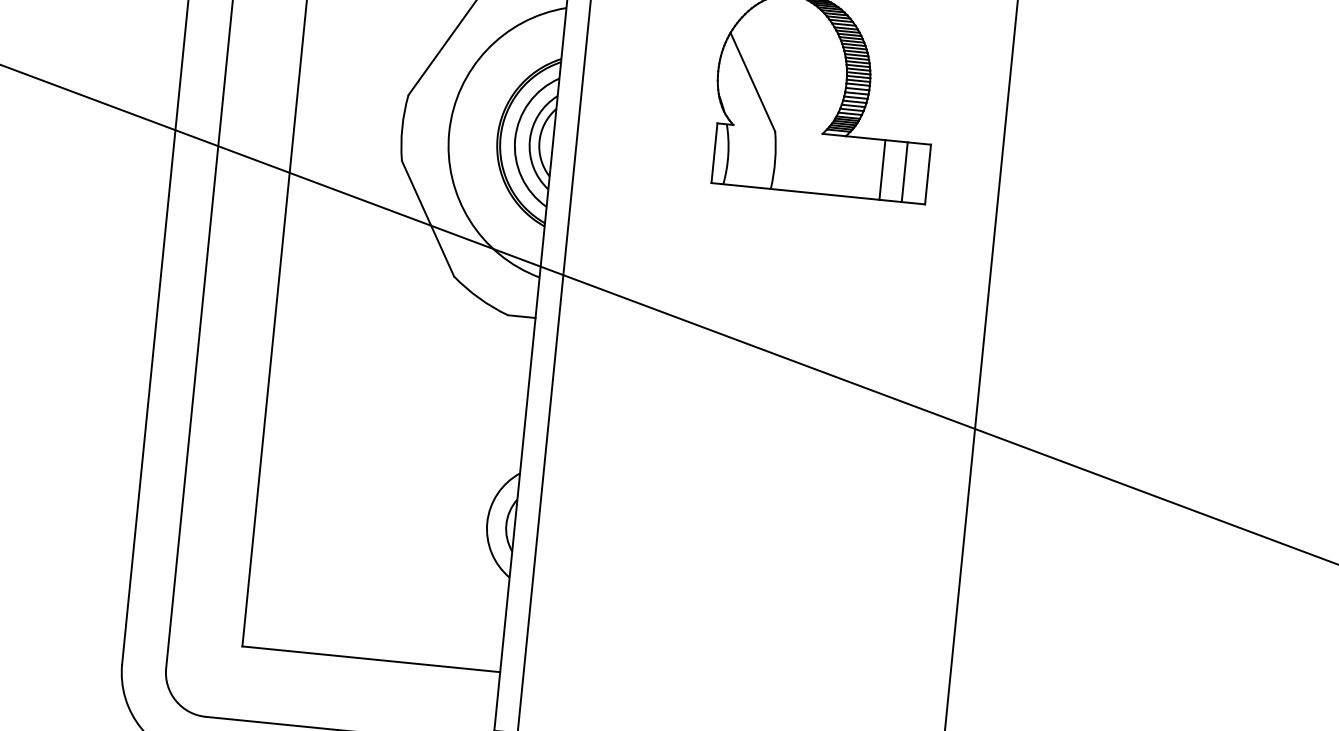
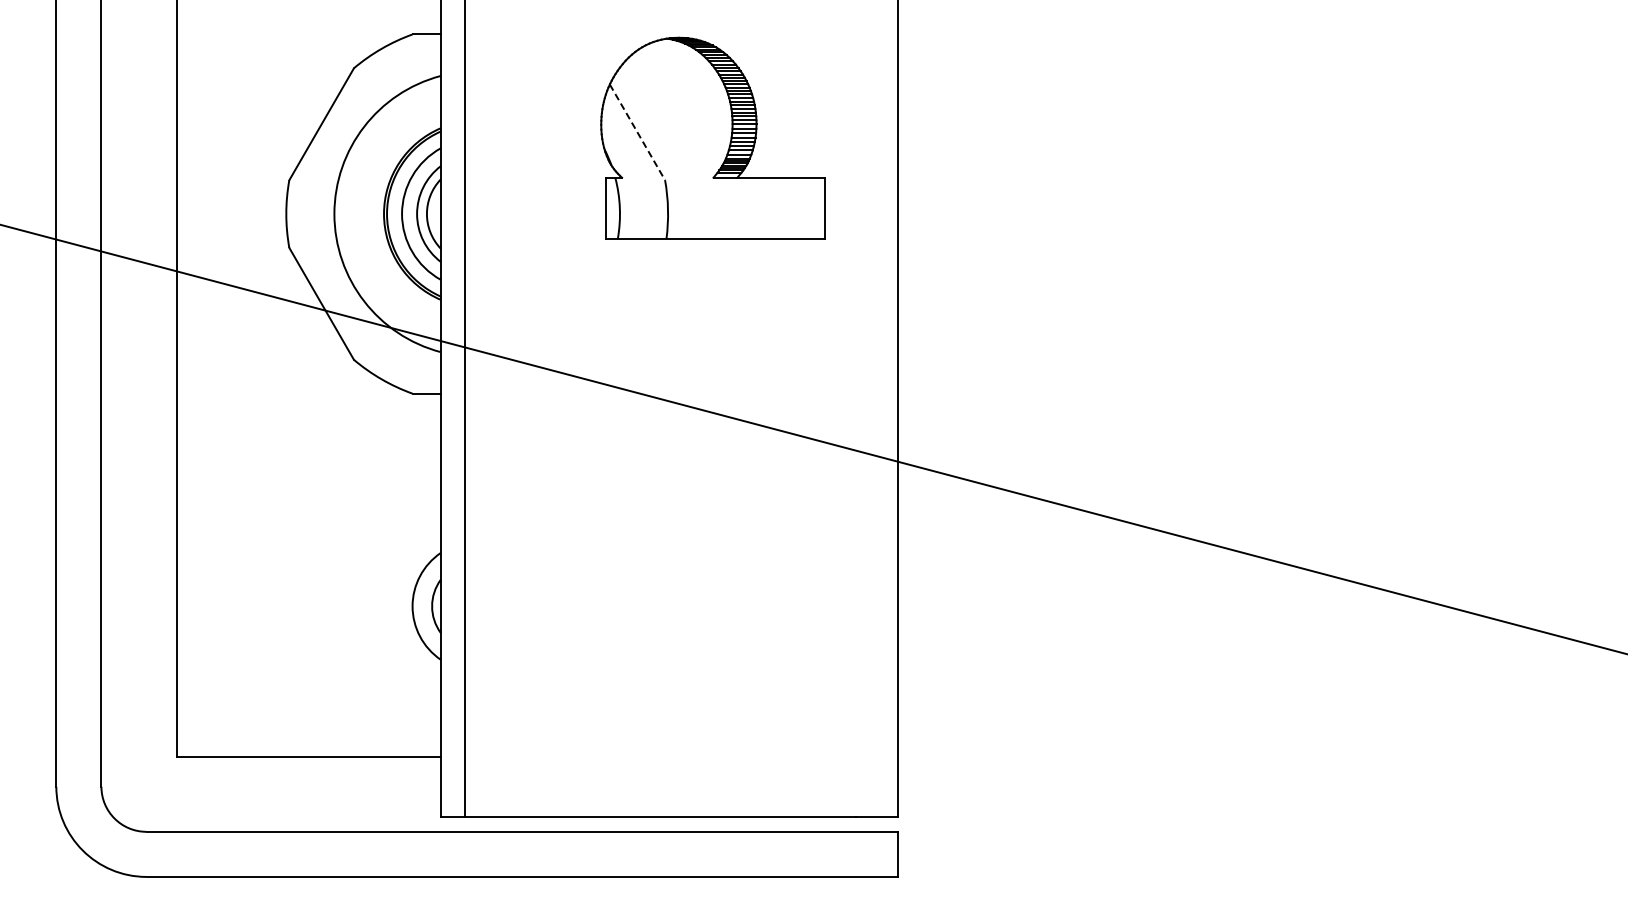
line: (752, 82) -> (637, 132), solid -> dashed
line: (882, 169) -> (777, 207), removed
line: (904, 171) -> (800, 207), removed

